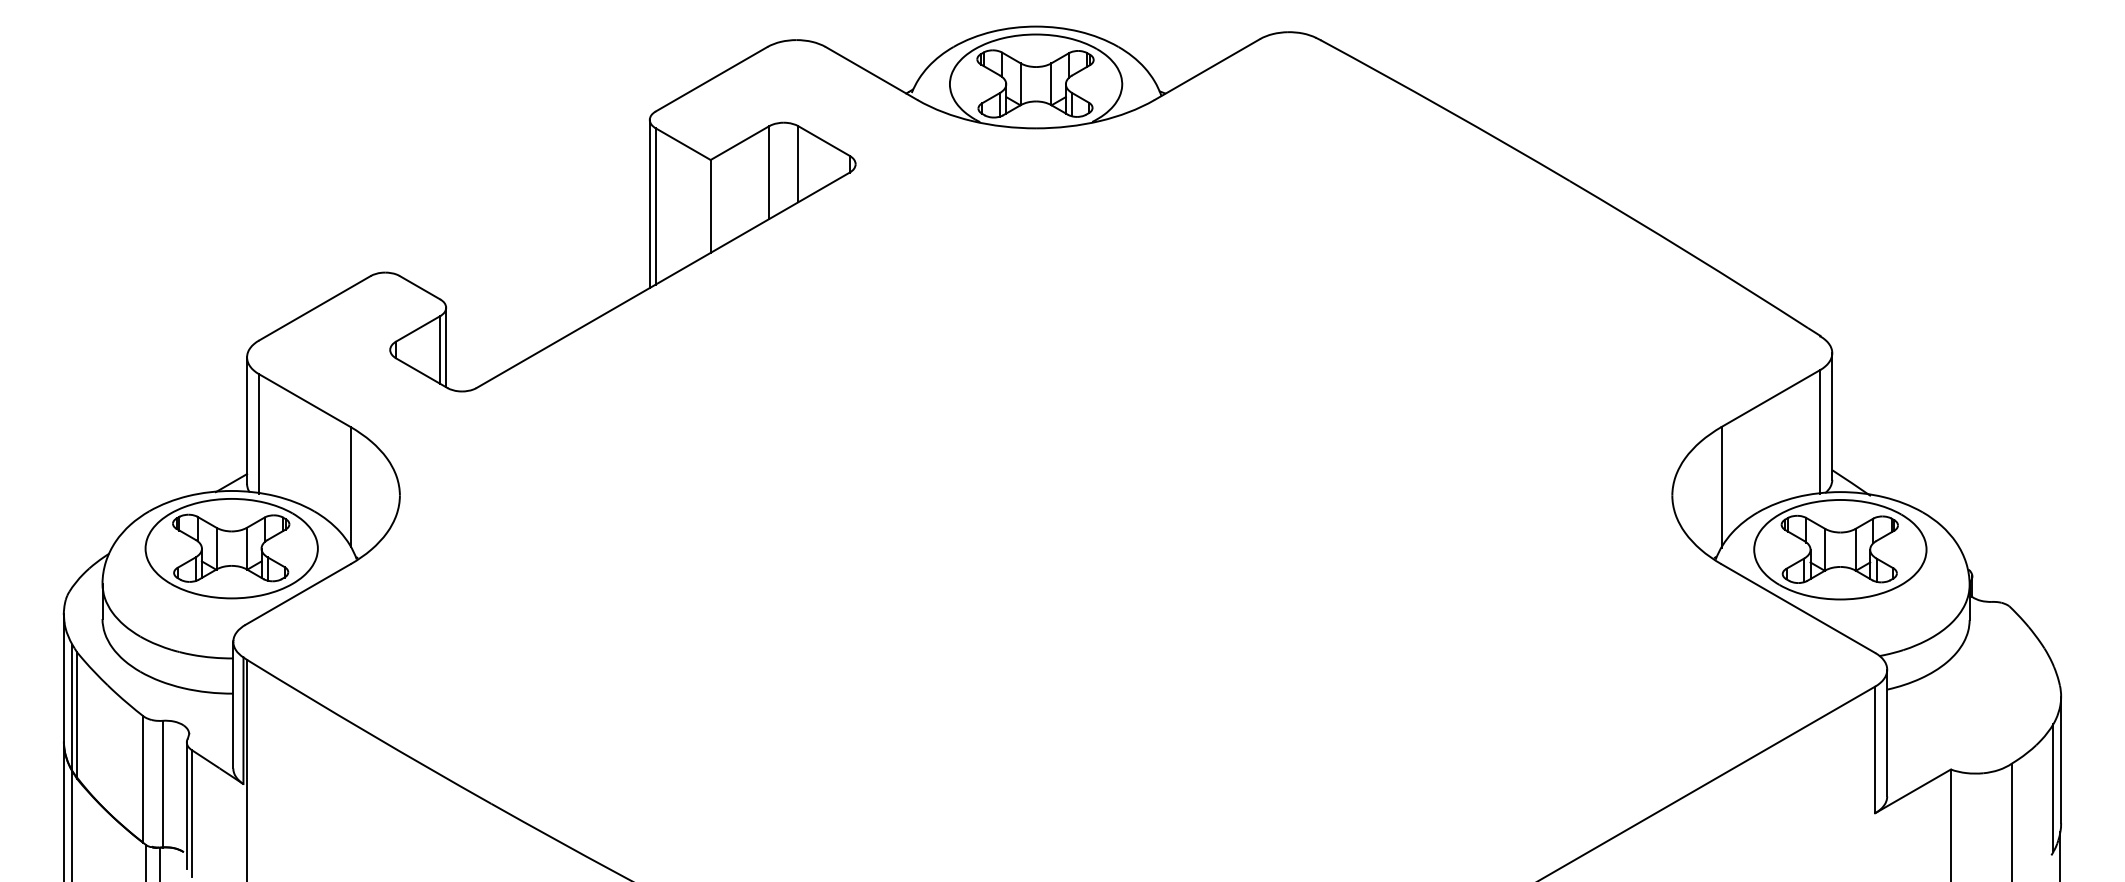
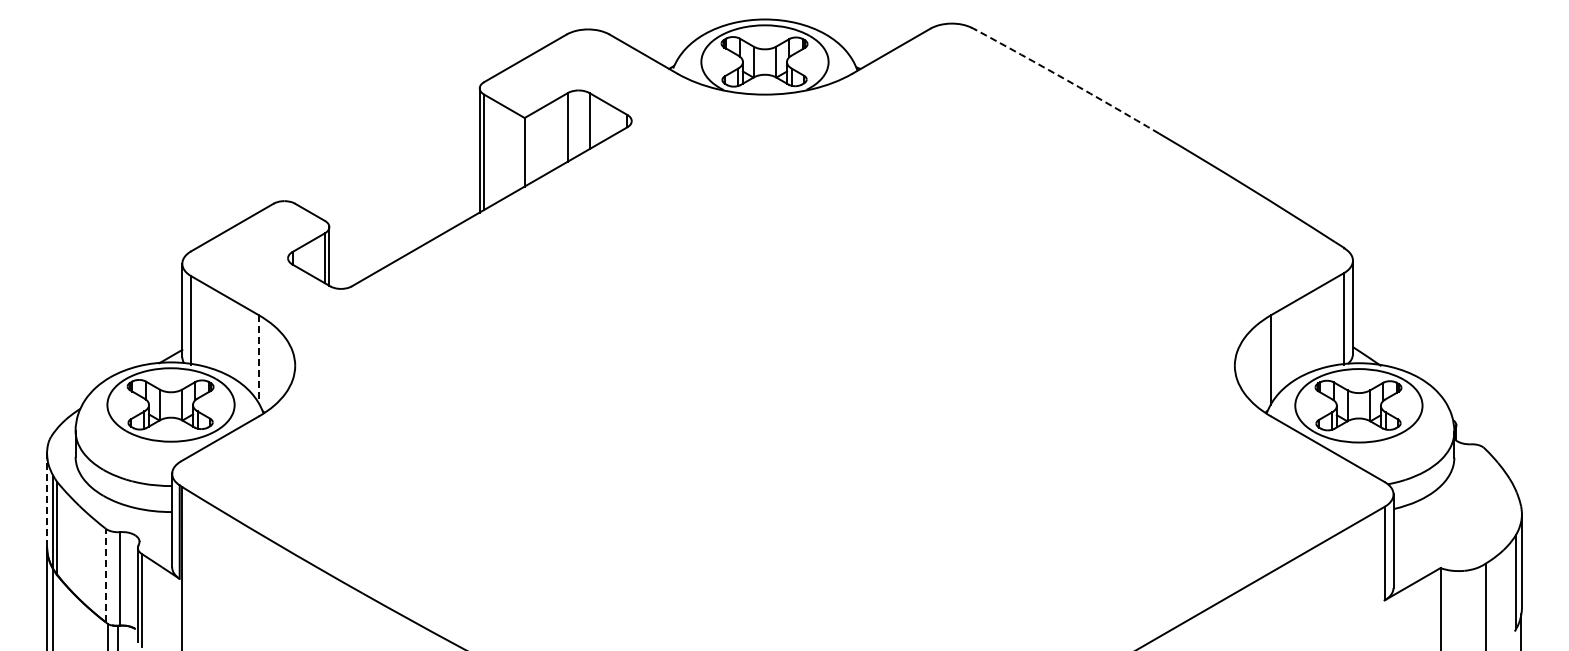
arc: (1445, 109) -> (1067, 80), solid -> dashed
line: (350, 487) -> (258, 359), solid -> dashed
line: (64, 677) -> (47, 500), solid -> dashed
line: (142, 779) -> (105, 575), solid -> dashed

